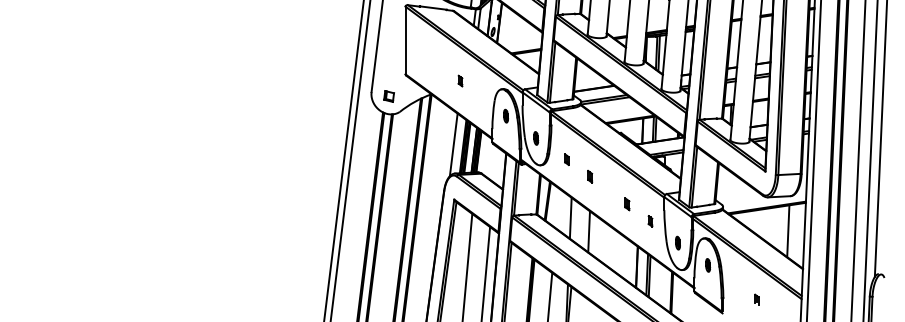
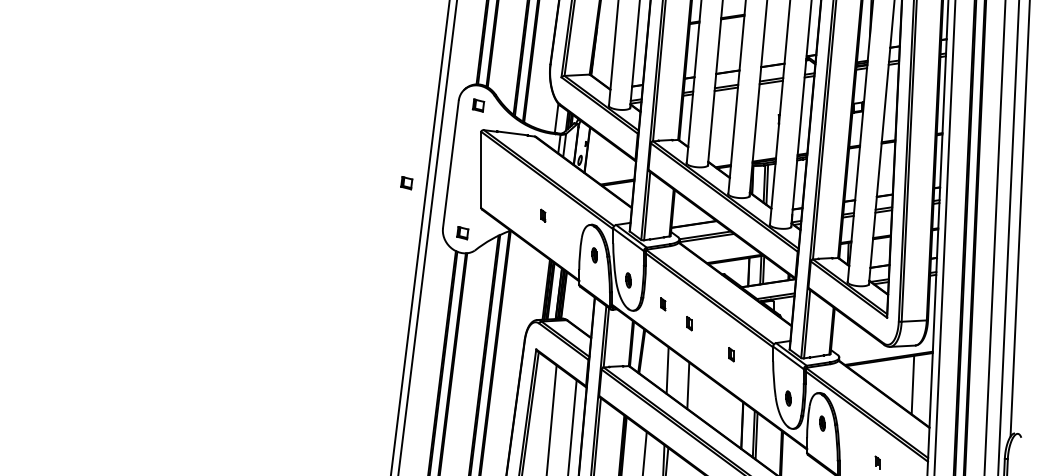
part: (339, 52) -> (406, 183), added
line: (453, 144) -> (535, 287), removed
part: (650, 220) -> (757, 373), removed

